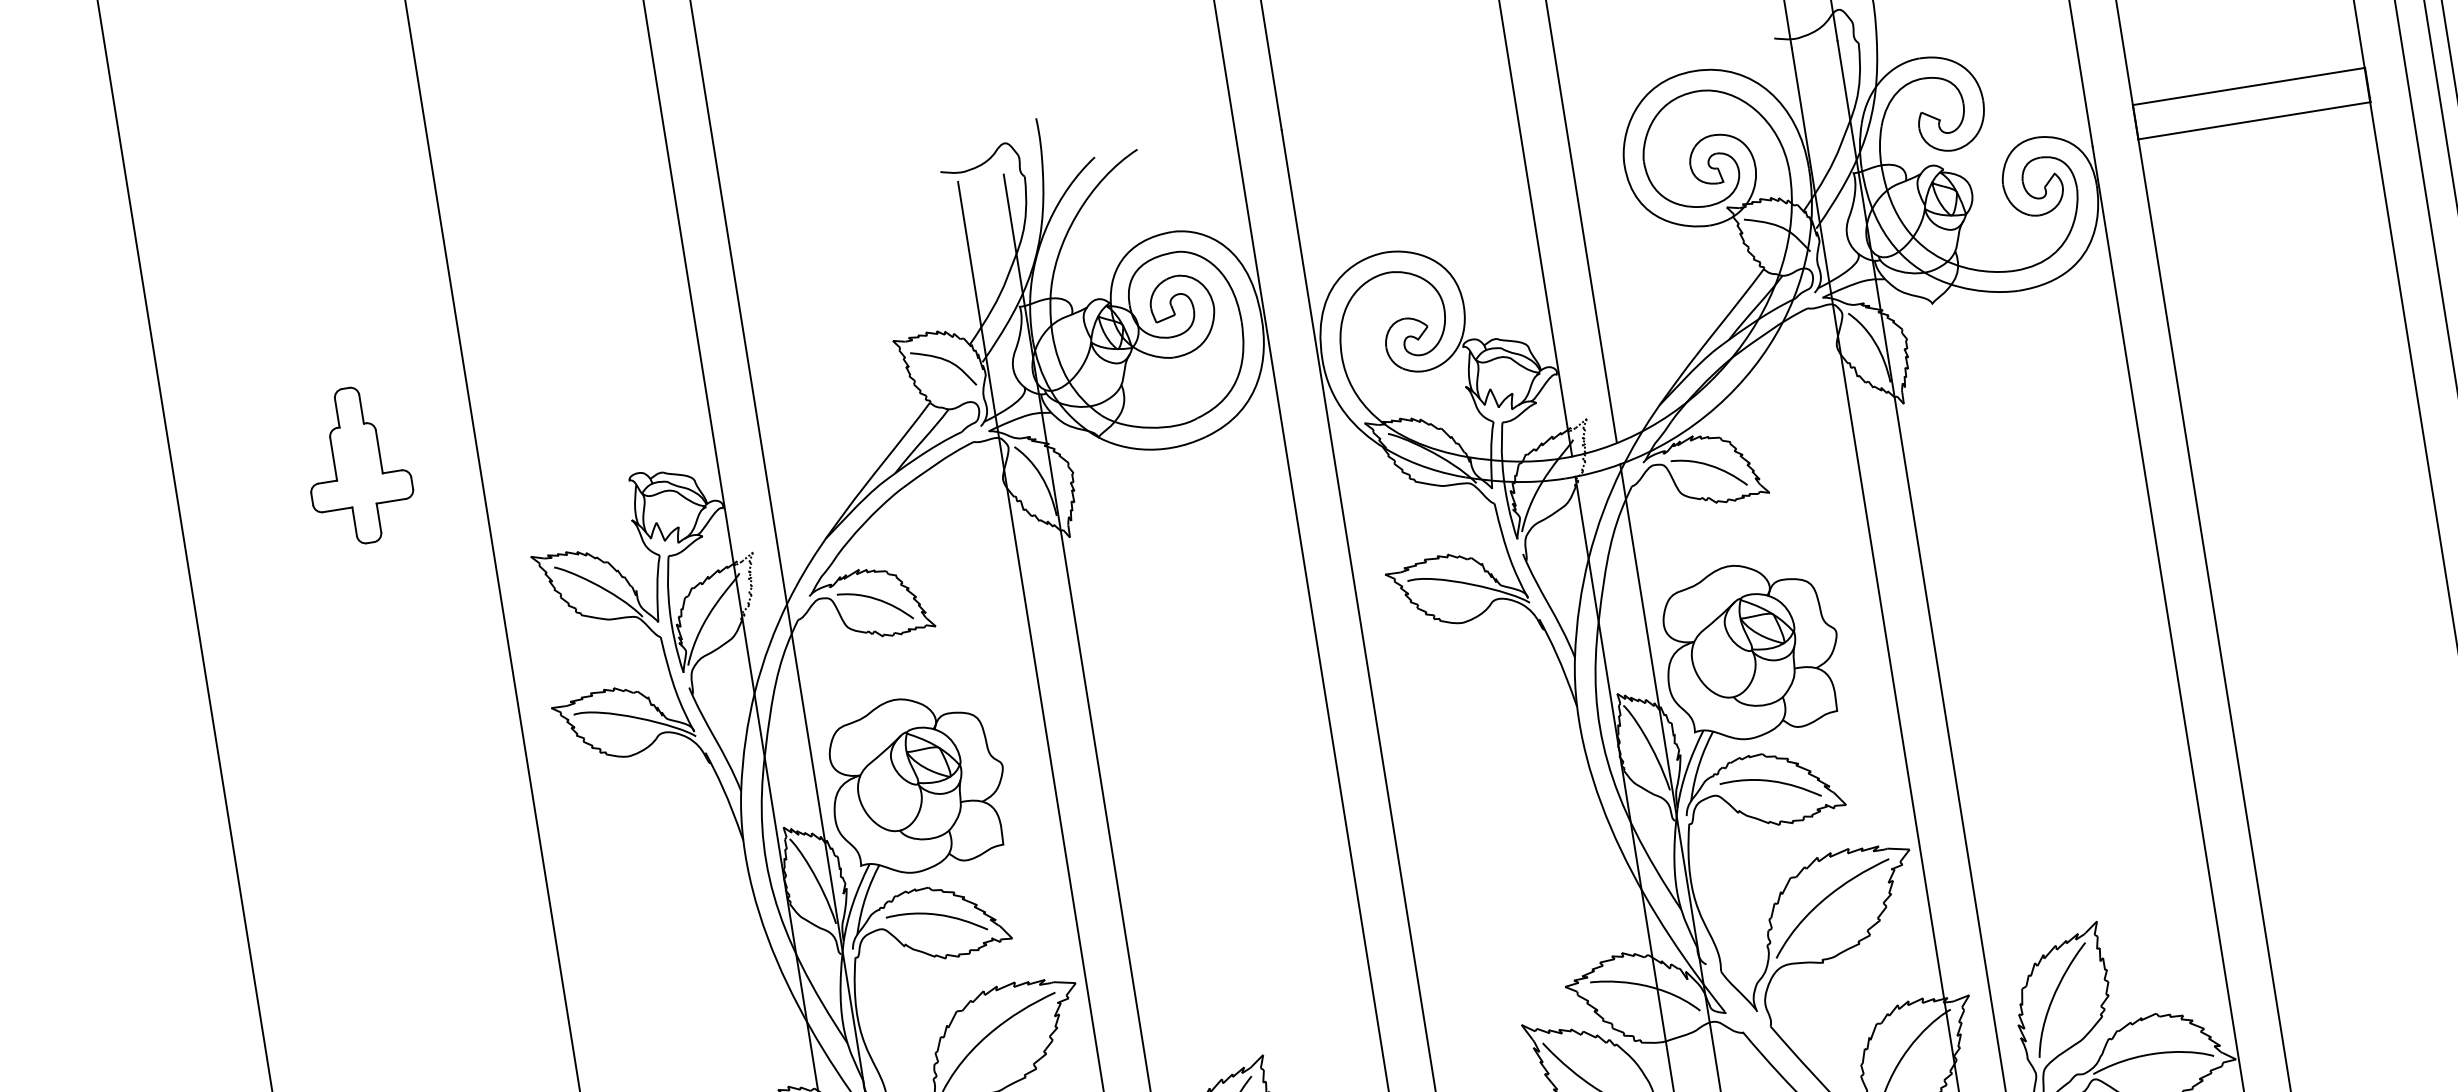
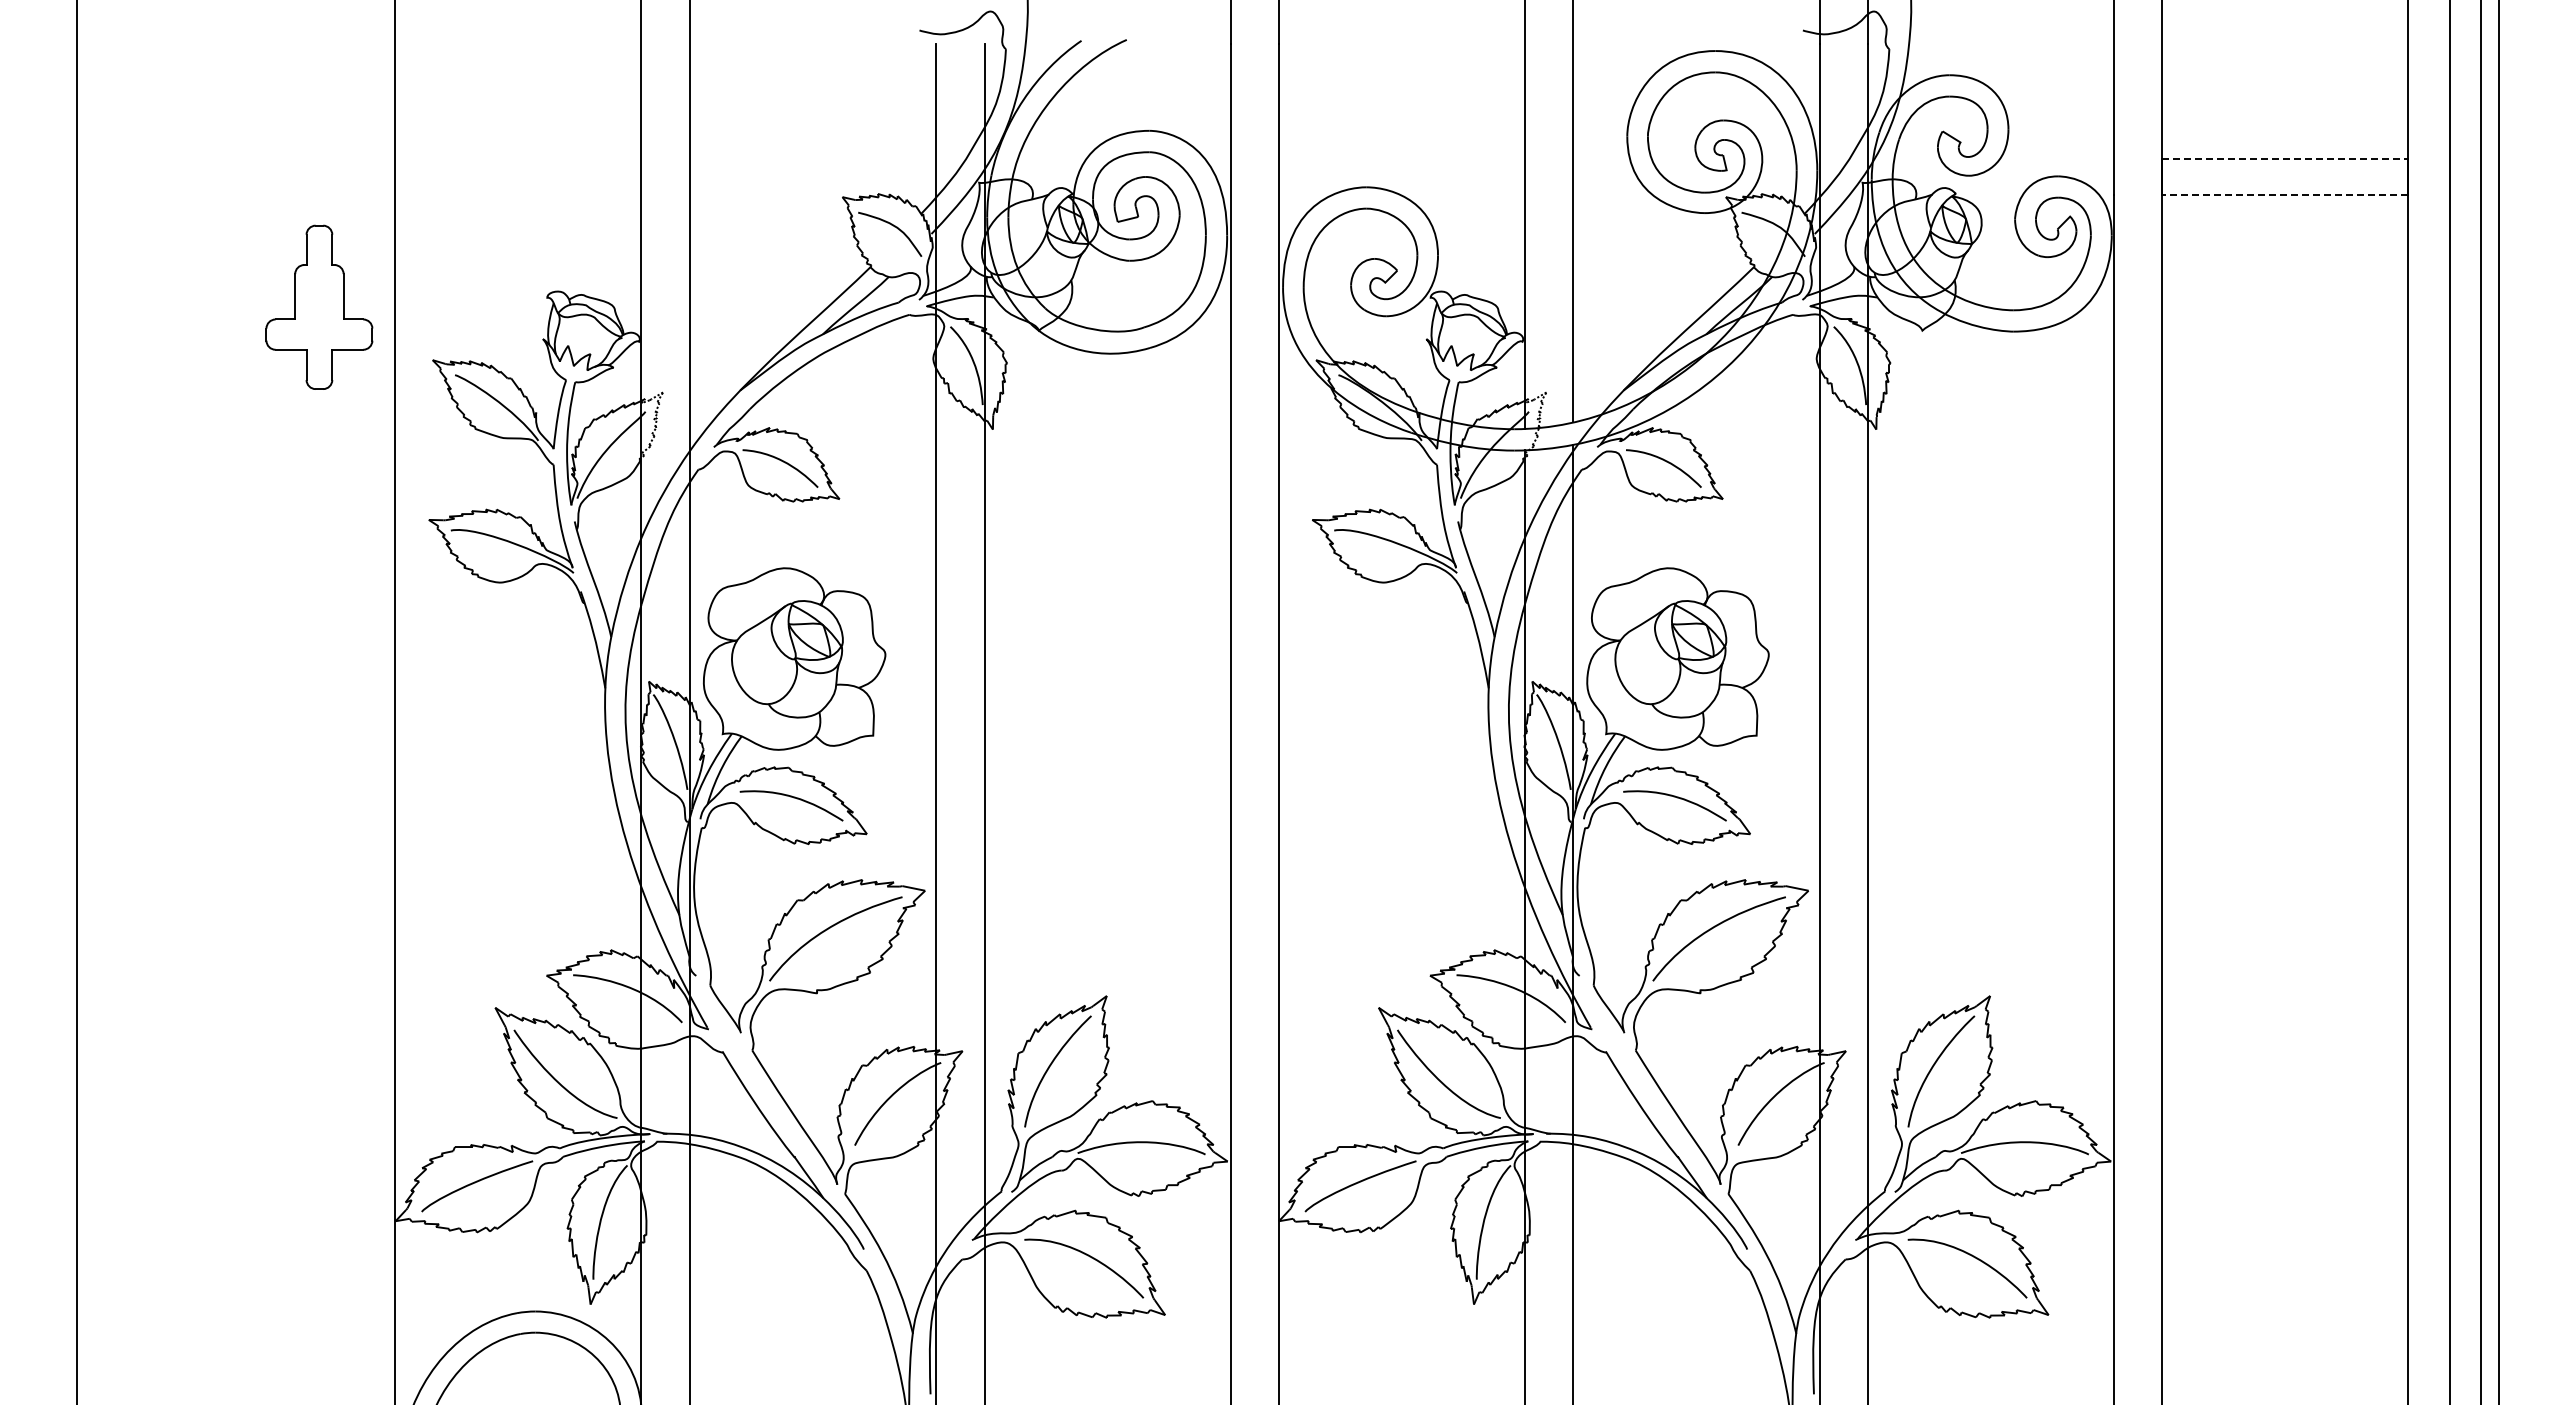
line: (2249, 86) -> (2285, 158), solid -> dashed
line: (2253, 121) -> (2284, 195), solid -> dashed
part: (358, 464) -> (319, 306), moved

